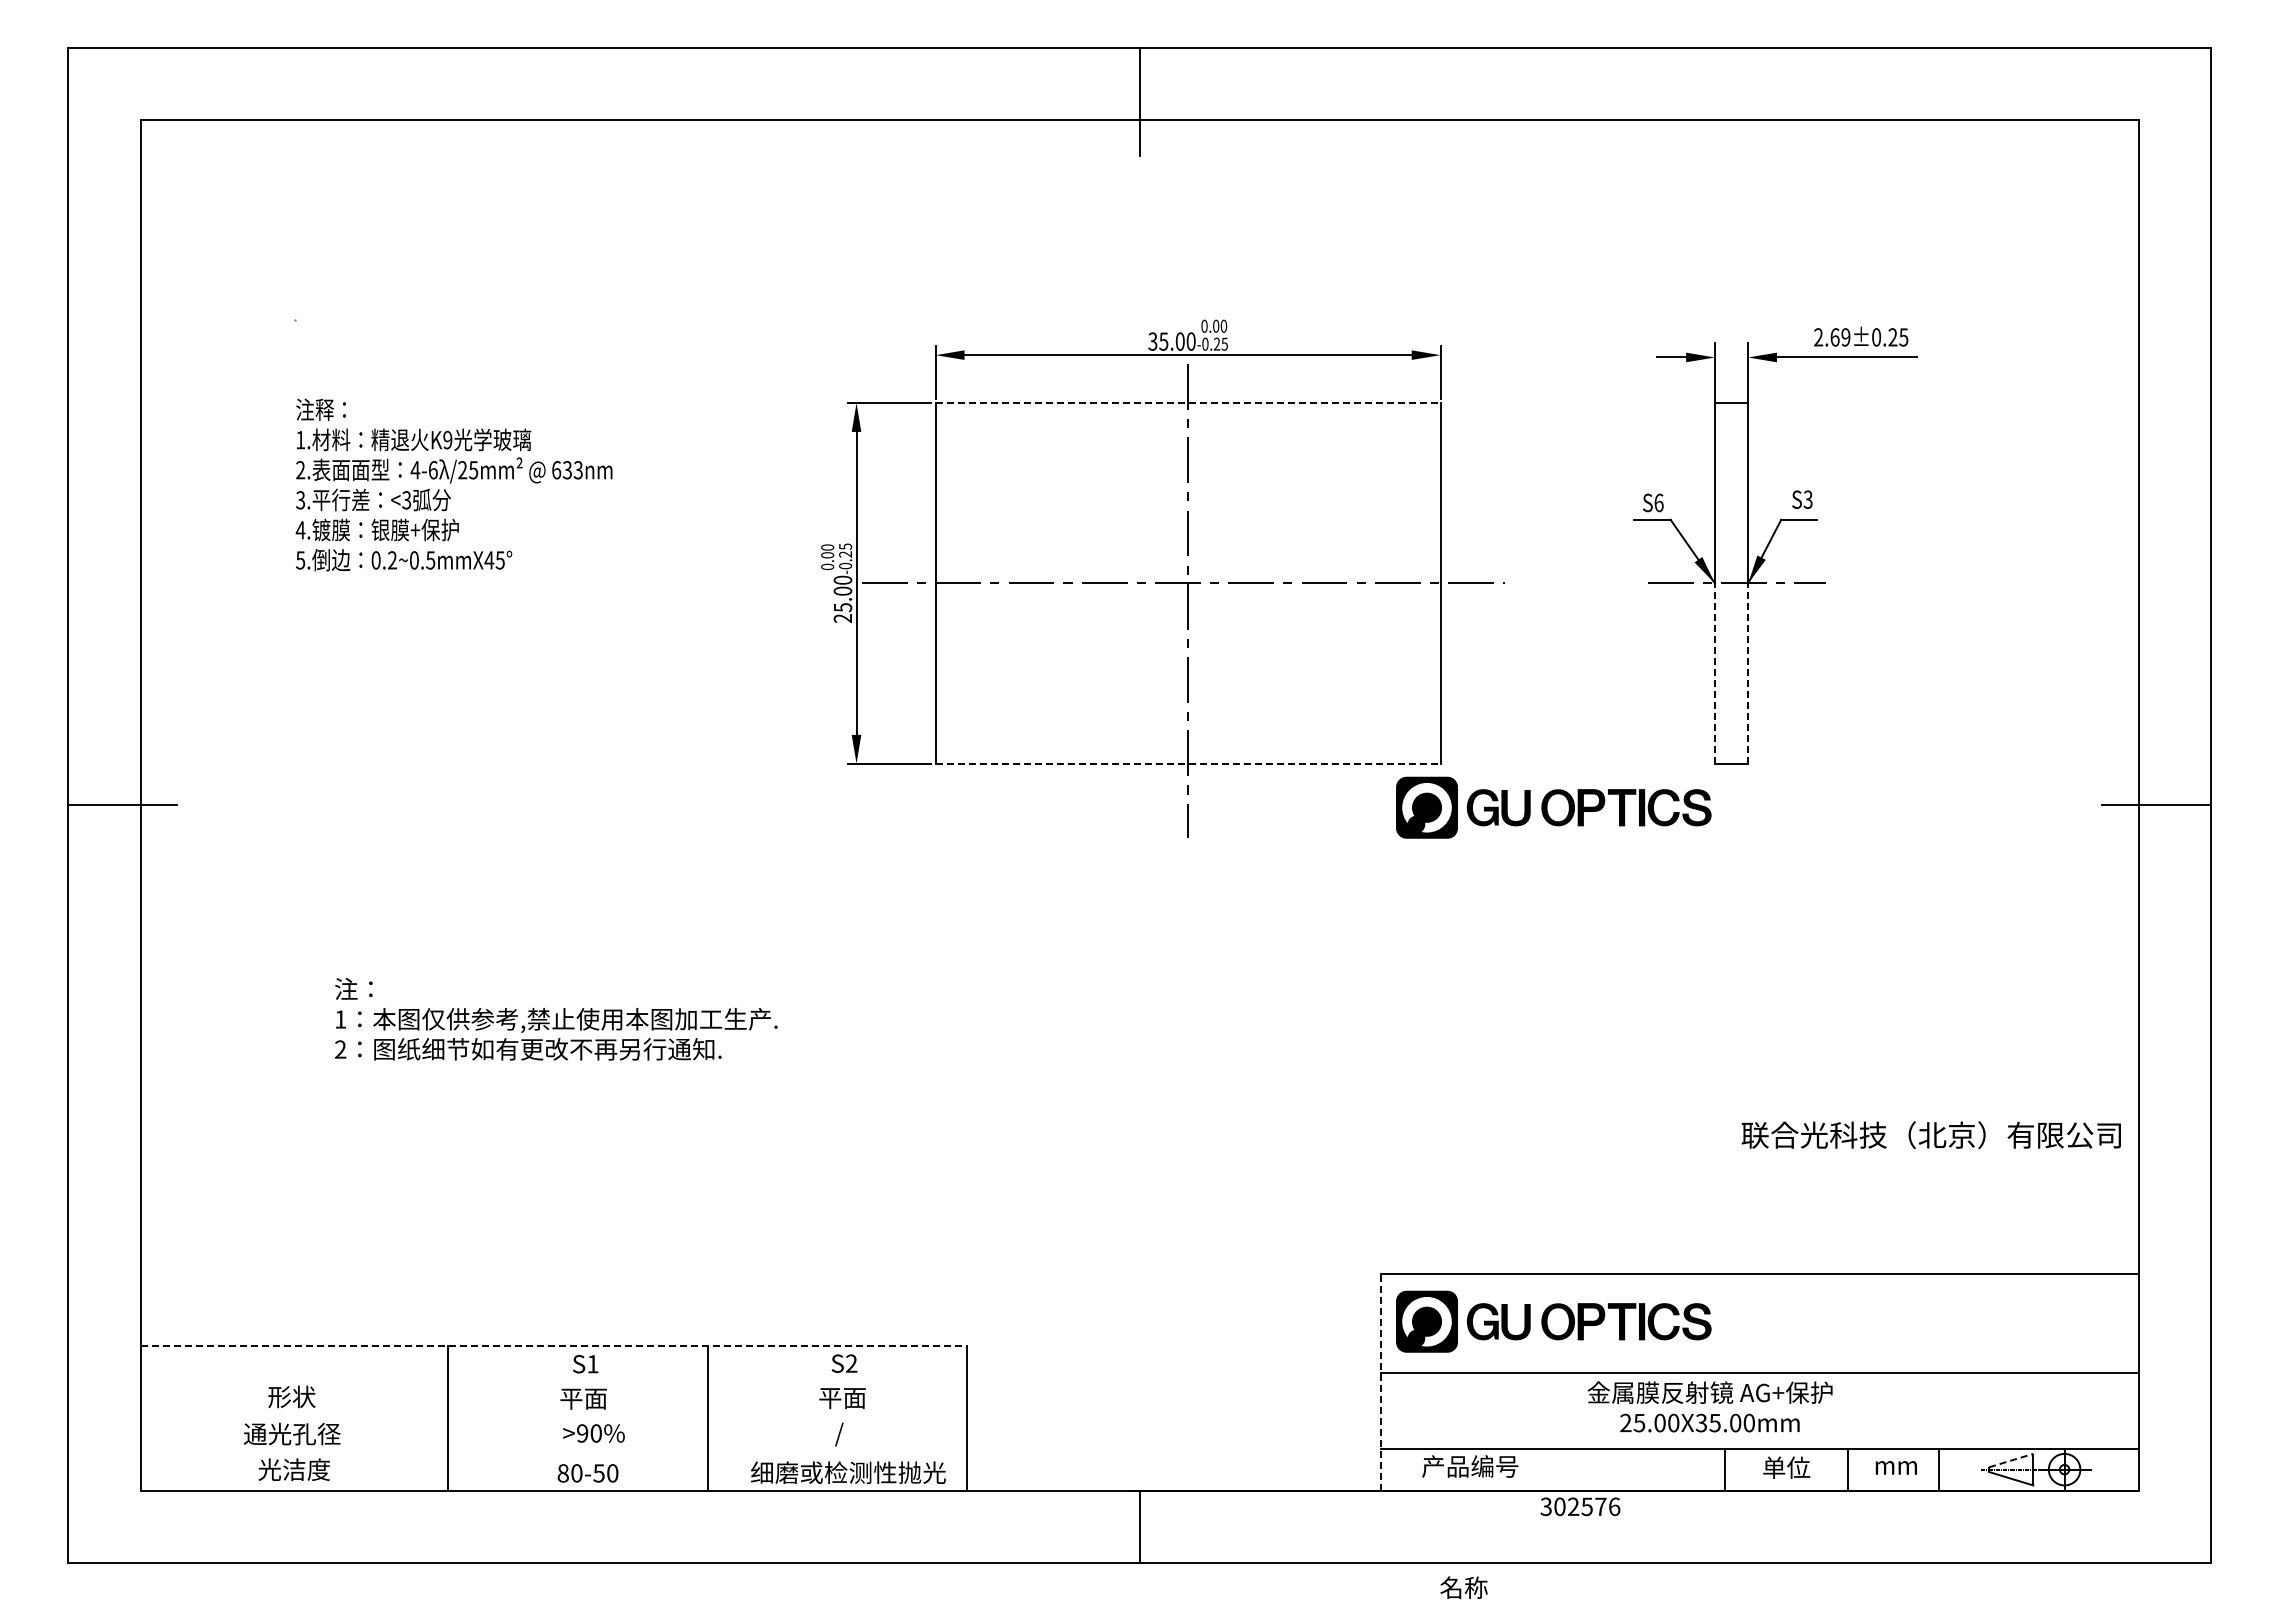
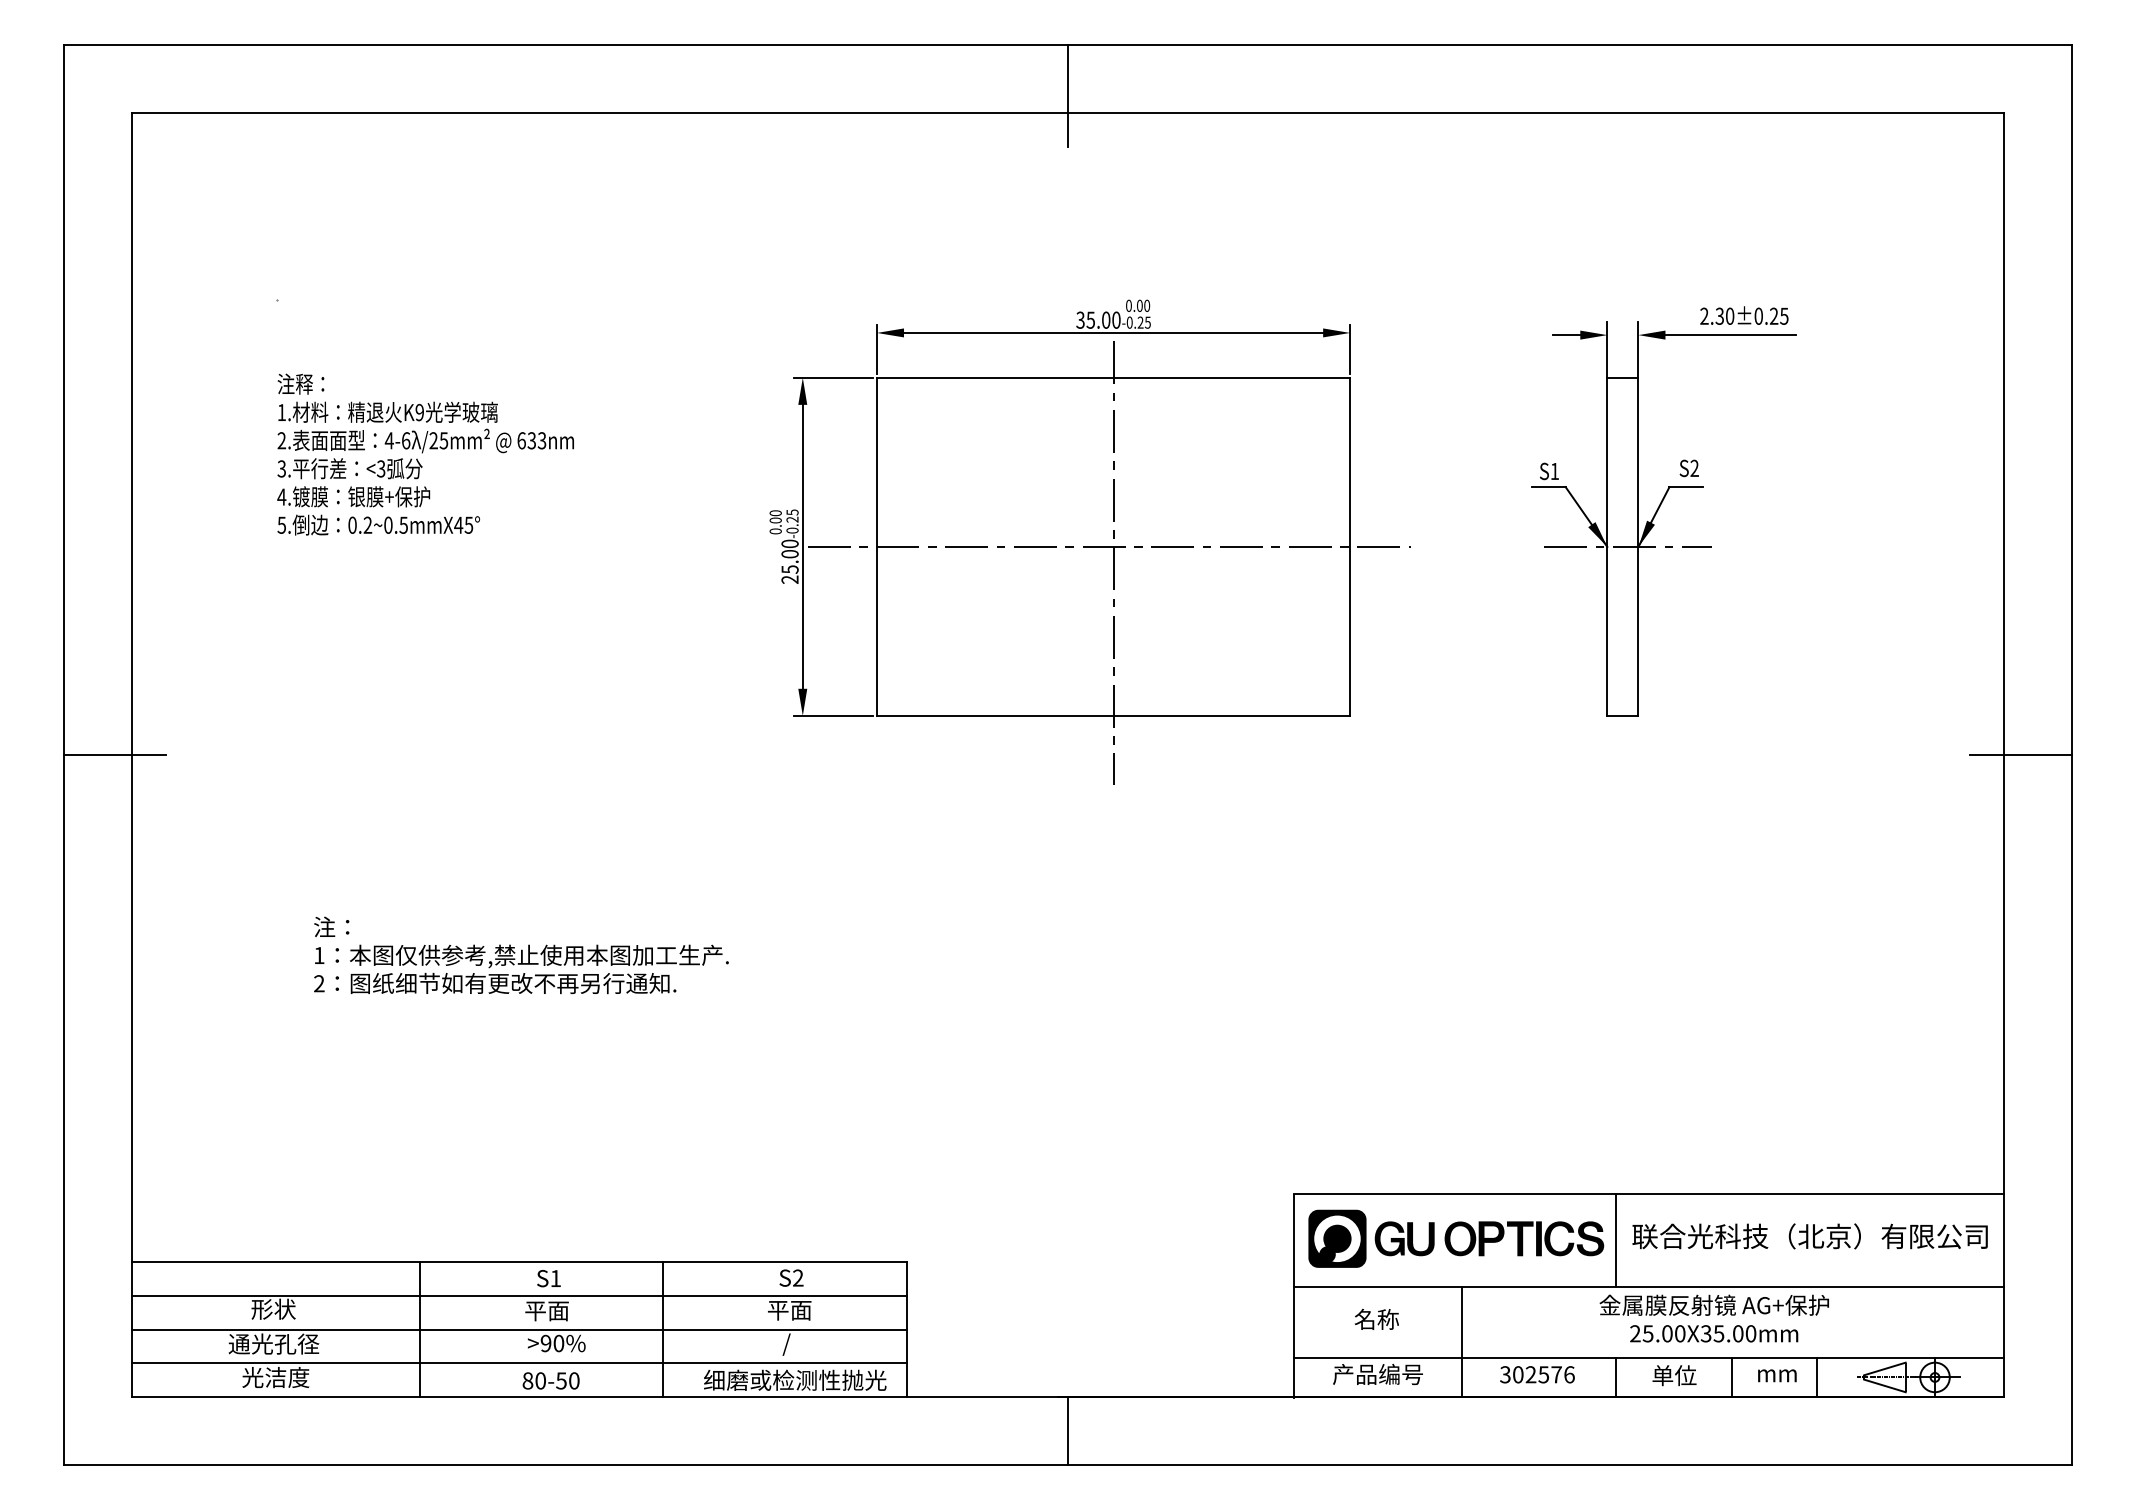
text: (1840, 337) -> (1724, 316), 2.69±0.25 -> 2.30±0.25
line: (1188, 403) -> (1113, 378), dashed -> solid
text: (1807, 499) -> (1694, 468), S3 -> S2
text: (1658, 502) -> (1554, 471), S6 -> S1
line: (1714, 673) -> (1606, 631), dashed -> solid
line: (1748, 673) -> (1638, 631), dashed -> solid
line: (1188, 763) -> (1113, 715), dashed -> solid
part: (1553, 807) -> (1456, 756), removed
text: (1930, 1134) -> (1809, 1235), moved
line: (1724, 1323) -> (1616, 1240), added
line: (554, 1346) -> (519, 1262), dashed -> solid
line: (553, 1382) -> (518, 1295), added
line: (1381, 1382) -> (1294, 1295), dashed -> solid
text: (1709, 1406) -> (1713, 1318), moved
line: (553, 1418) -> (518, 1329), added
line: (1559, 1431) -> (1461, 1341), added
line: (553, 1454) -> (518, 1363), added
line: (2011, 1460) -> (1885, 1368), dashed -> solid
text: (1580, 1506) -> (1537, 1374), moved
text: (1463, 1587) -> (1376, 1319), moved

